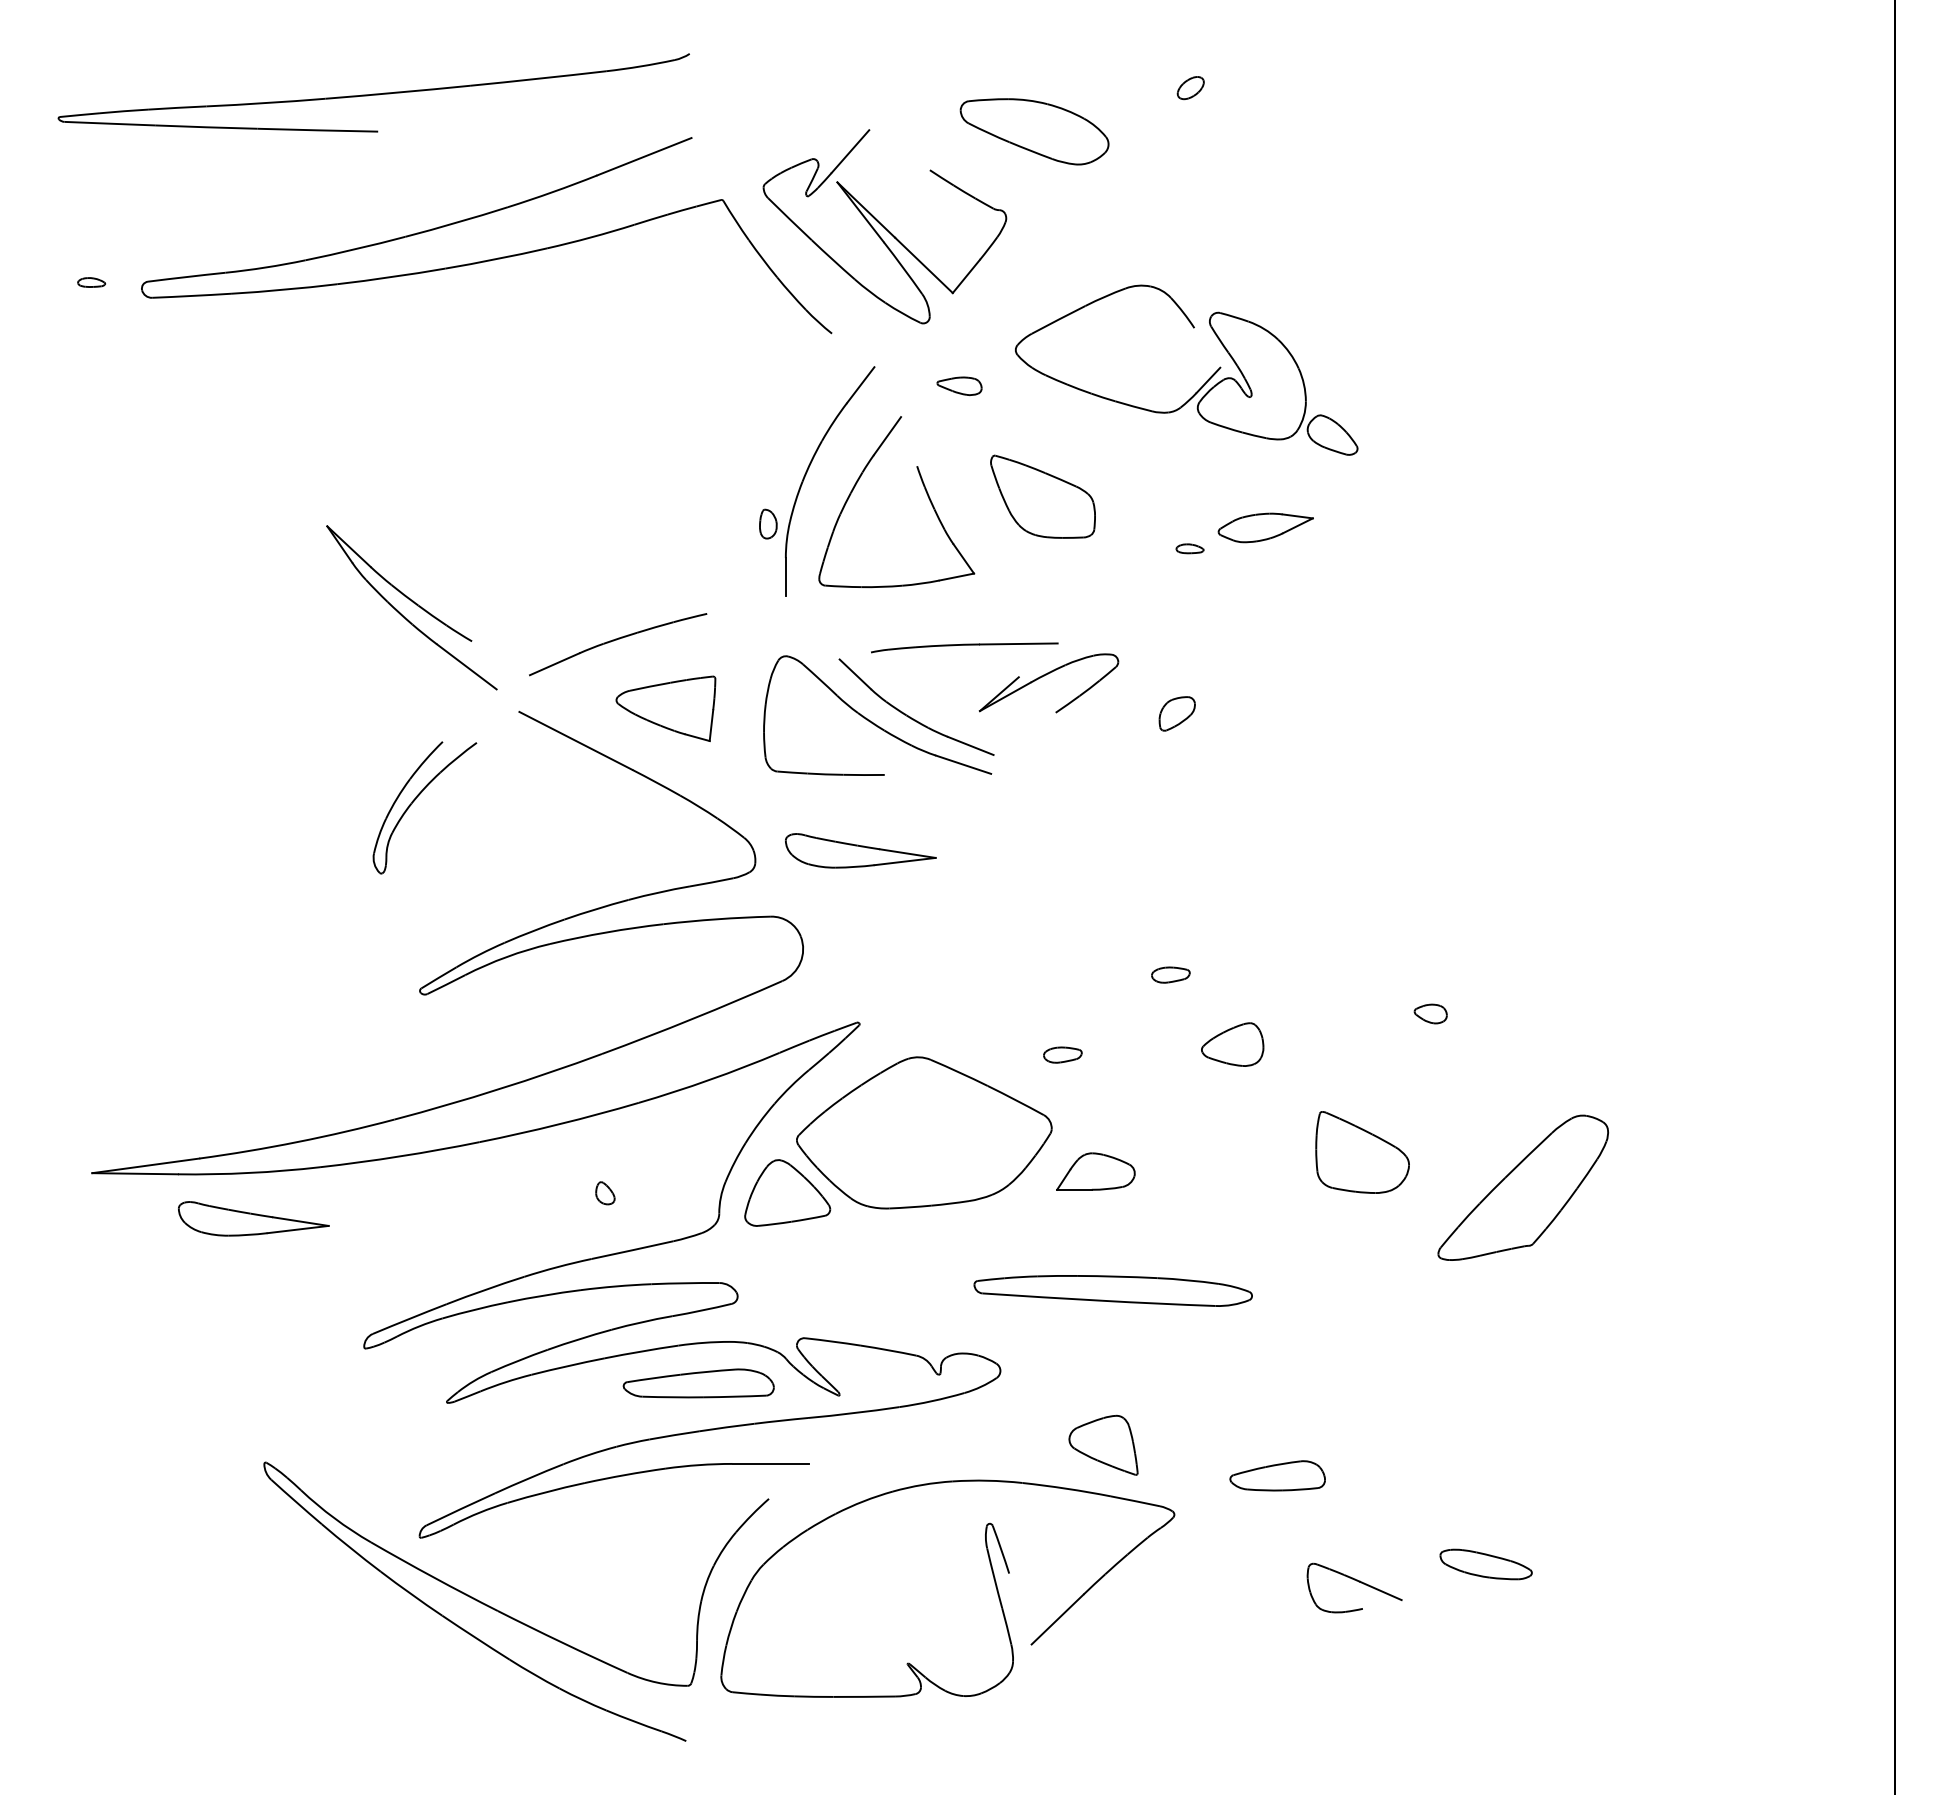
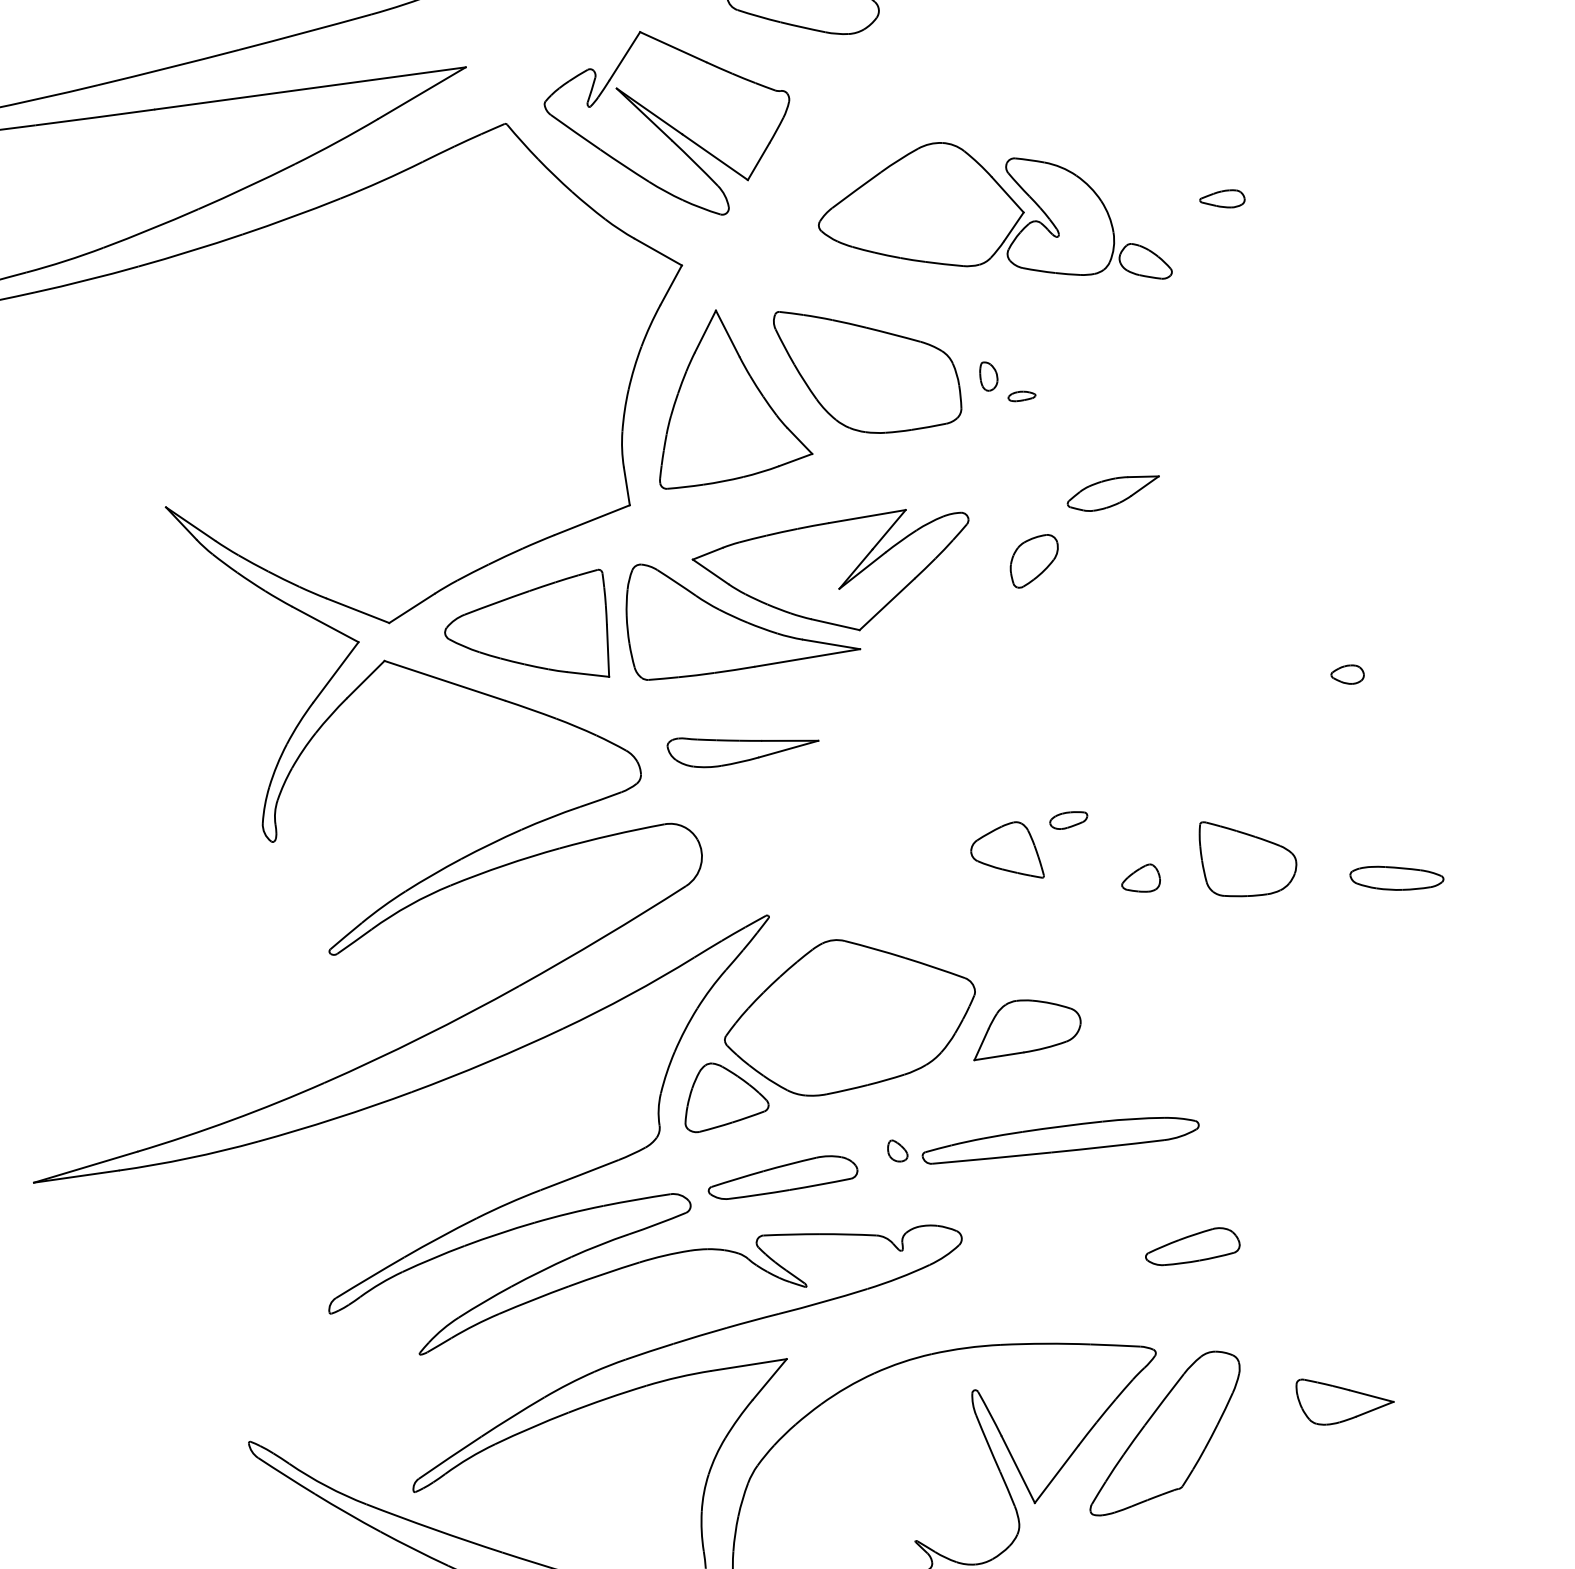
line: (534, 134) -> (310, 88), added
line: (899, 150) -> (673, 47), added
line: (1207, 347) -> (1007, 194), added
line: (853, 350) -> (658, 252), added
part: (959, 386) -> (1222, 200), moved
line: (909, 441) -> (728, 333), added
part: (1042, 496) -> (867, 367), size x1.67
part: (768, 523) -> (988, 375), moved
part: (1265, 527) -> (1113, 492), moved
line: (746, 604) -> (592, 519), added
line: (855, 655) -> (707, 553), added
line: (500, 658) -> (357, 611), added
line: (1037, 660) -> (888, 529), added
part: (665, 708) -> (528, 634), size x1.67
part: (1177, 713) -> (1034, 560), size x1.43
line: (469, 715) -> (335, 672), added
line: (497, 726) -> (365, 678), added
line: (1024, 733) -> (886, 604), added
line: (937, 773) -> (807, 657), added
part: (1430, 1013) -> (1347, 674), moved
part: (1232, 1044) -> (1140, 879), size x0.62
part: (1062, 1054) -> (974, 915), removed
part: (1362, 1152) -> (1248, 856), moved
part: (1095, 1171) -> (1024, 1025), size x1.43
part: (1522, 1187) -> (1163, 1432), moved
part: (605, 1193) -> (897, 1151), moved
part: (253, 1218) -> (200, 1202), removed
part: (698, 1383) -> (782, 1177), moved
part: (1103, 1444) -> (1005, 852), moved
part: (1277, 1475) -> (1191, 1246), moved
line: (788, 1480) -> (769, 1378), added
part: (1485, 1564) -> (1396, 877), moved
line: (1381, 1604) -> (1374, 1409), added
line: (1020, 1608) -> (1018, 1469), added

